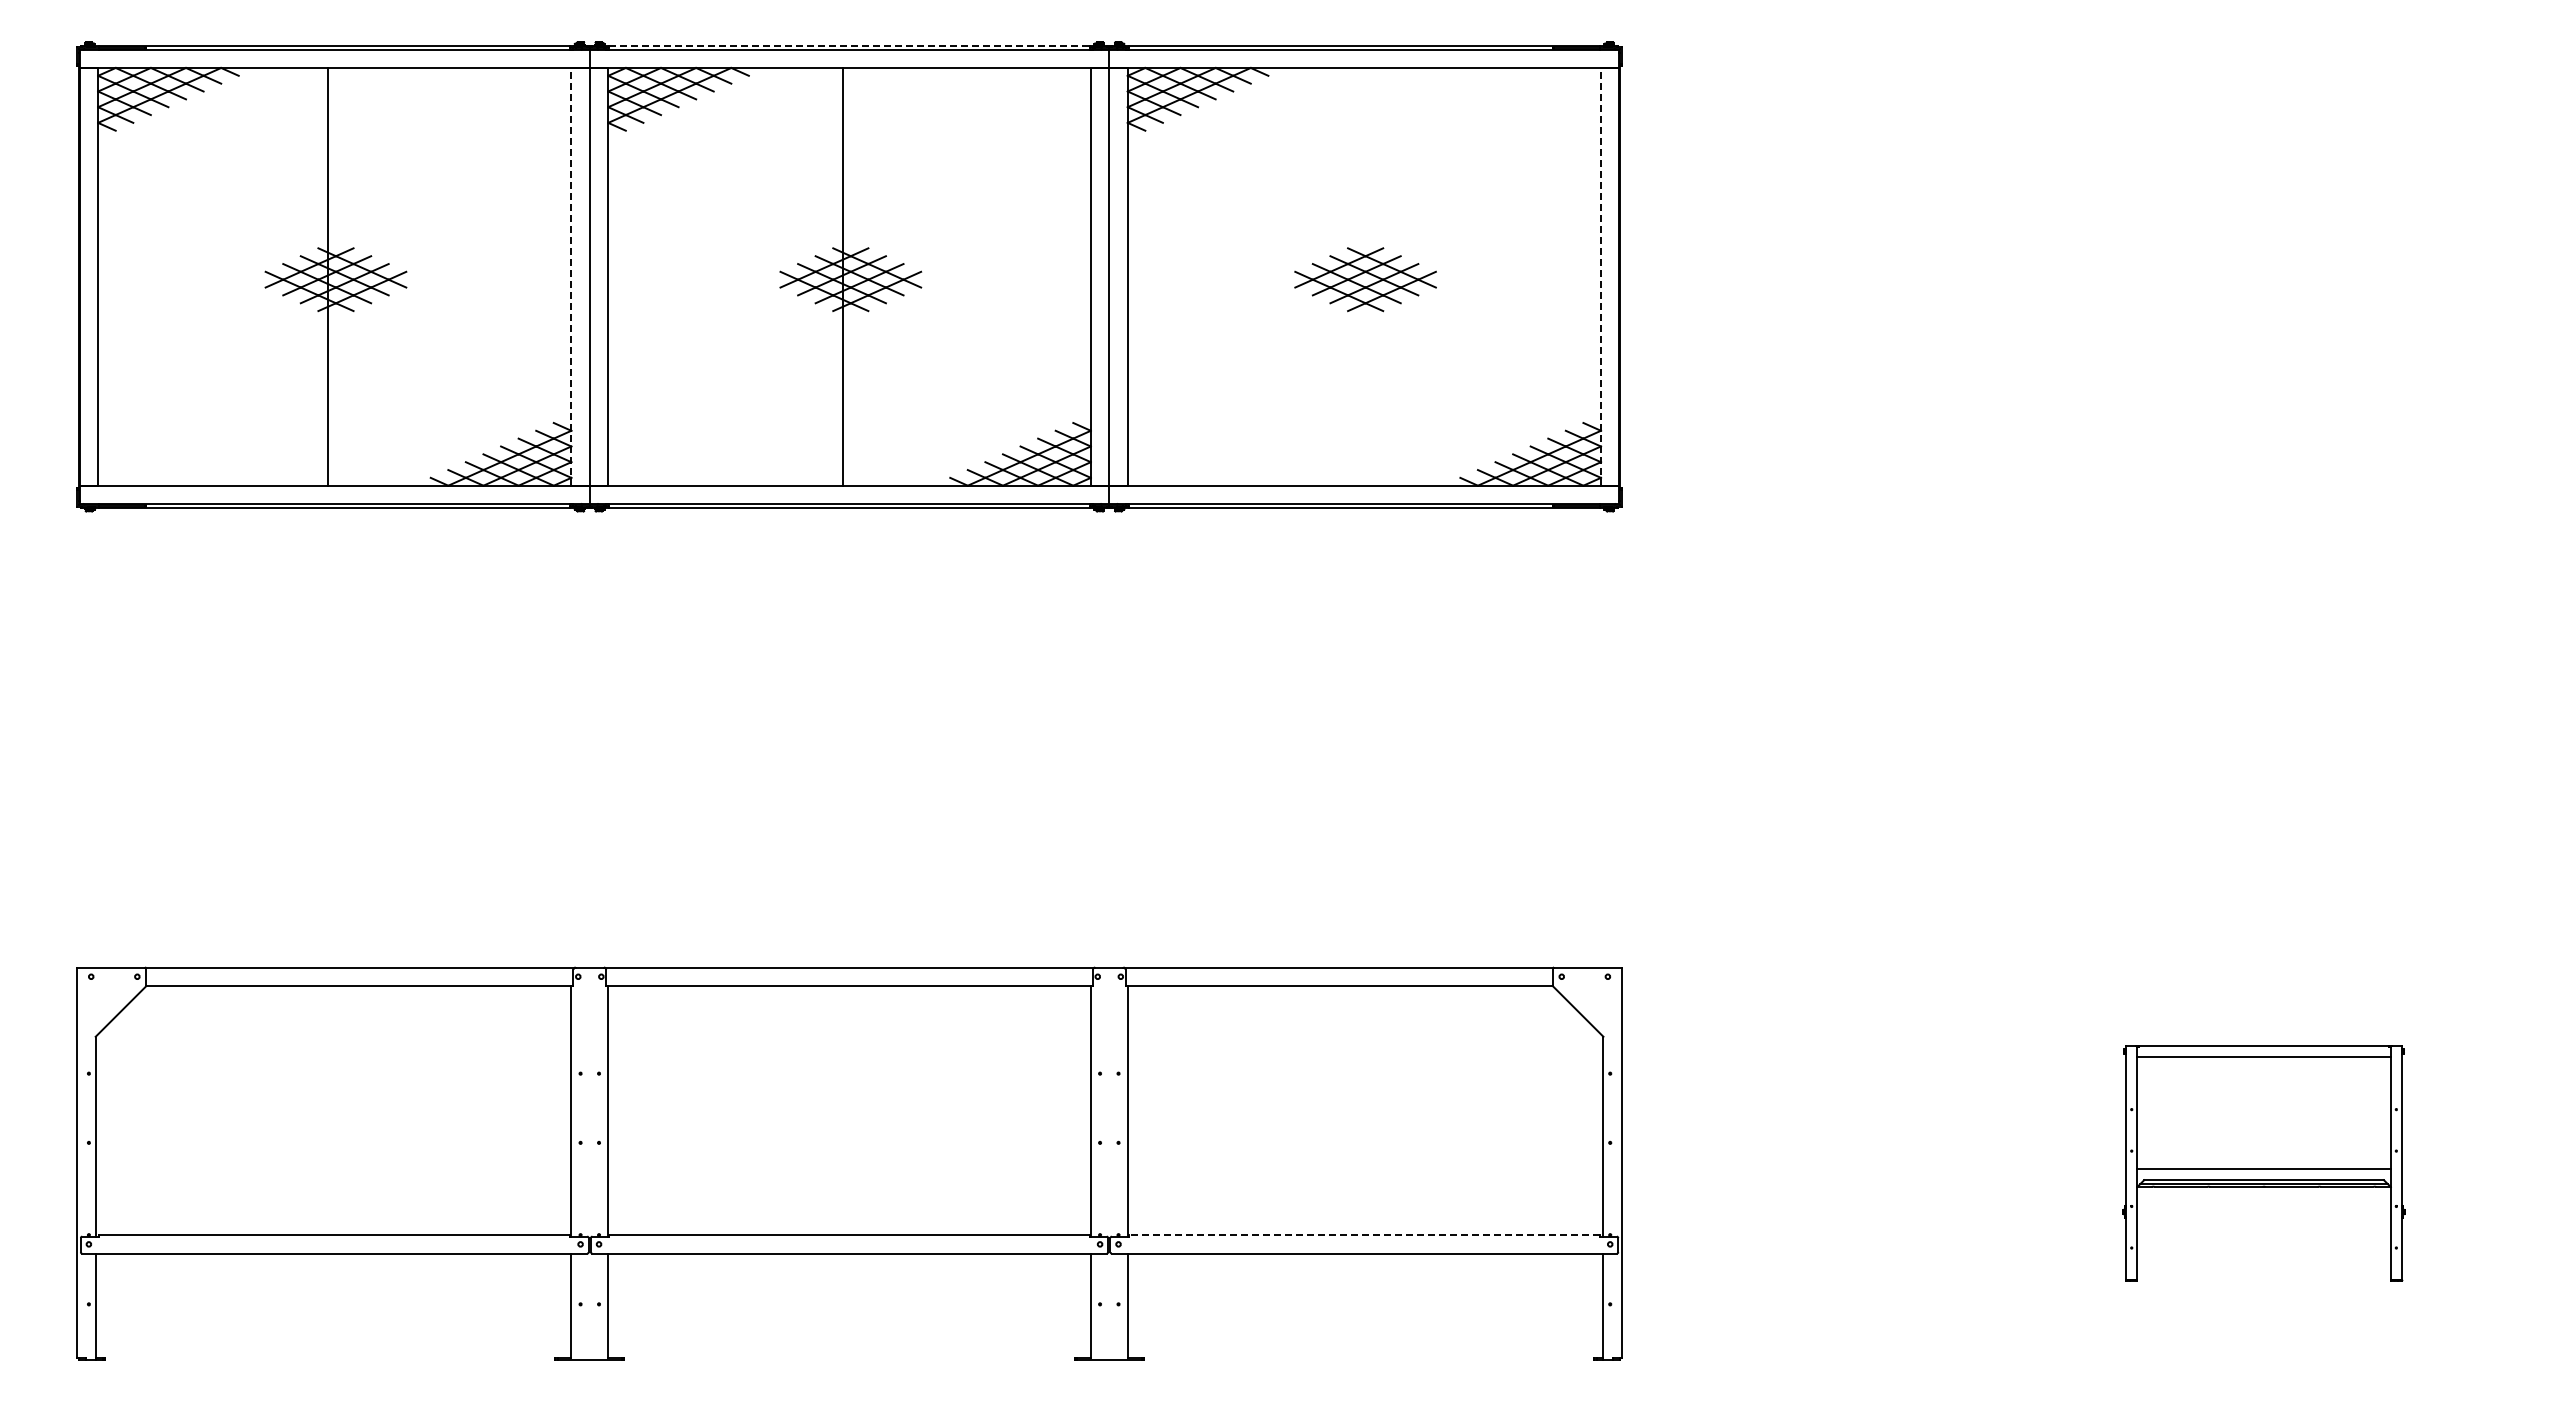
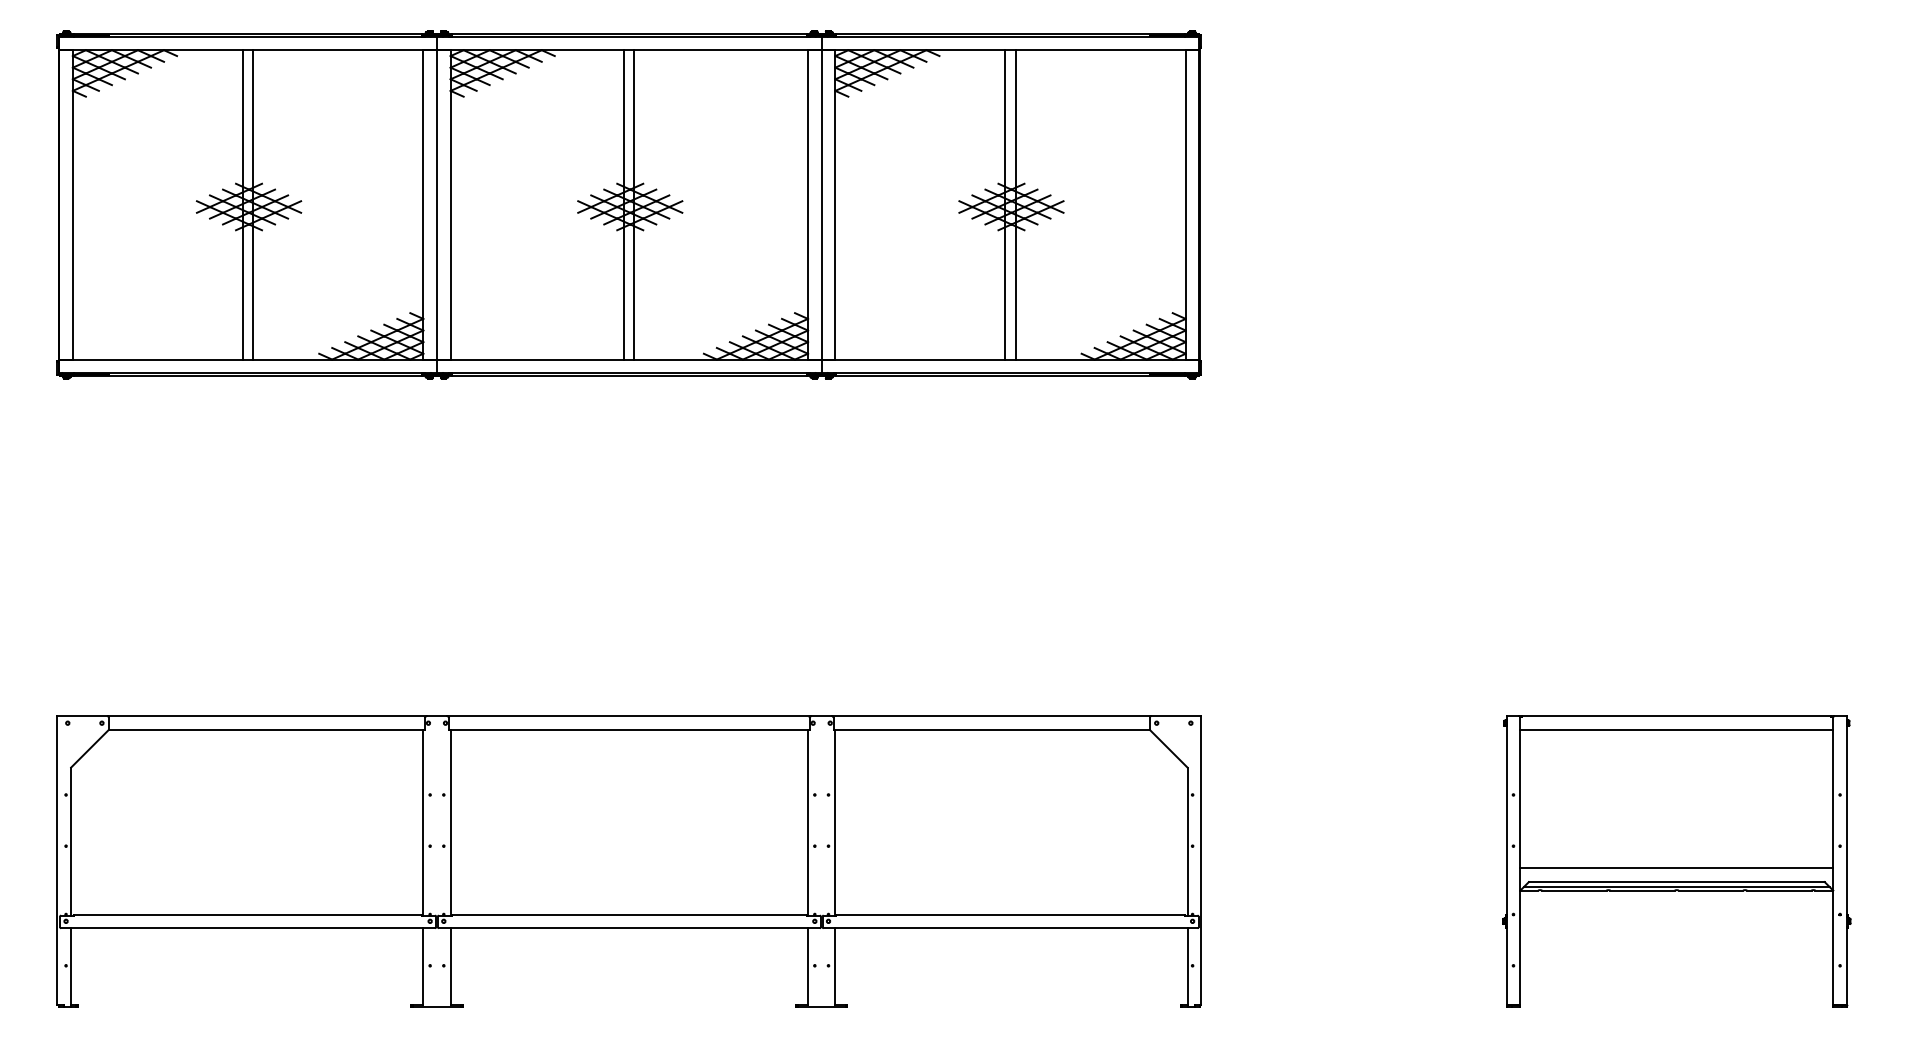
line: (850, 45) -> (630, 33), dashed -> solid
line: (341, 276) -> (253, 204), added
line: (571, 276) -> (423, 204), dashed -> solid
line: (856, 276) -> (634, 204), added
line: (1357, 276) -> (1005, 204), added
line: (1371, 276) -> (1015, 204), added
line: (1601, 276) -> (1186, 204), dashed -> solid
part: (2263, 1163) -> (1676, 861), size x1.67
line: (1363, 1235) -> (1009, 914), dashed -> solid

